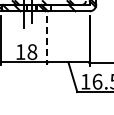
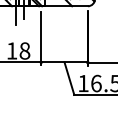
line: (47, 41) -> (41, 39), dashed -> solid

